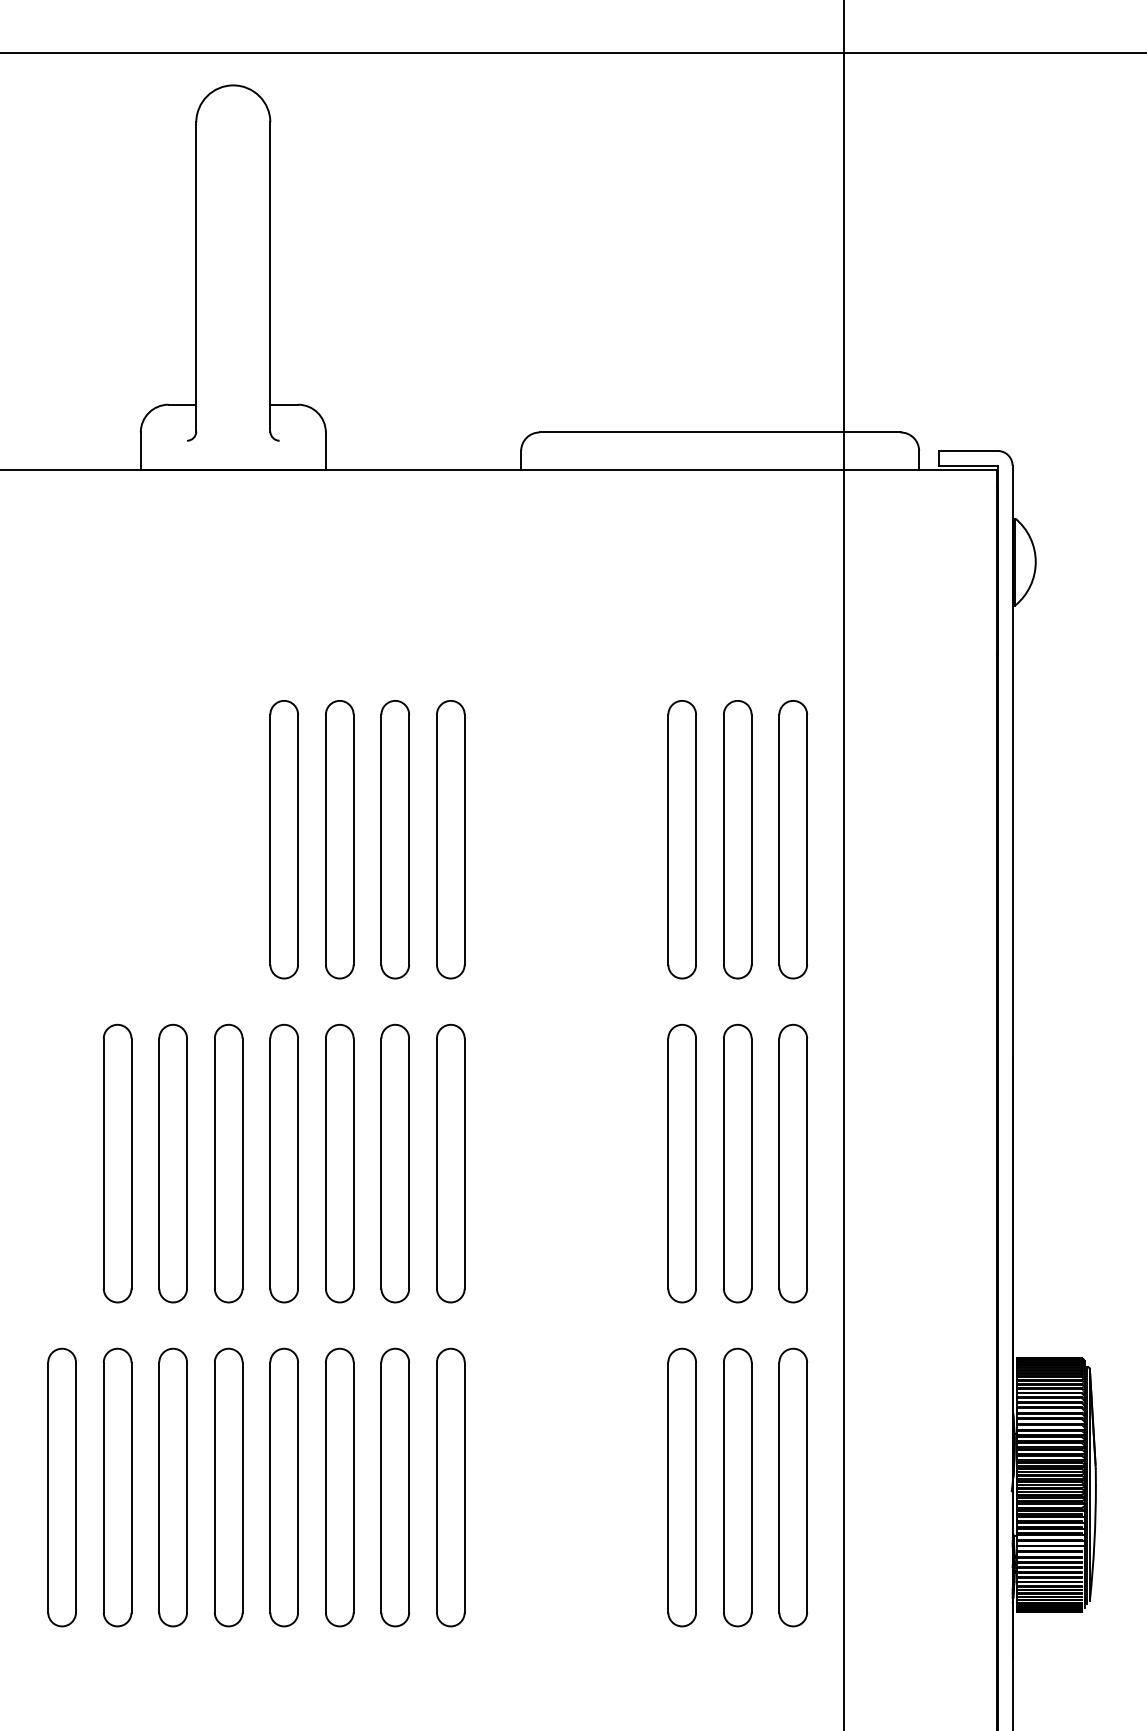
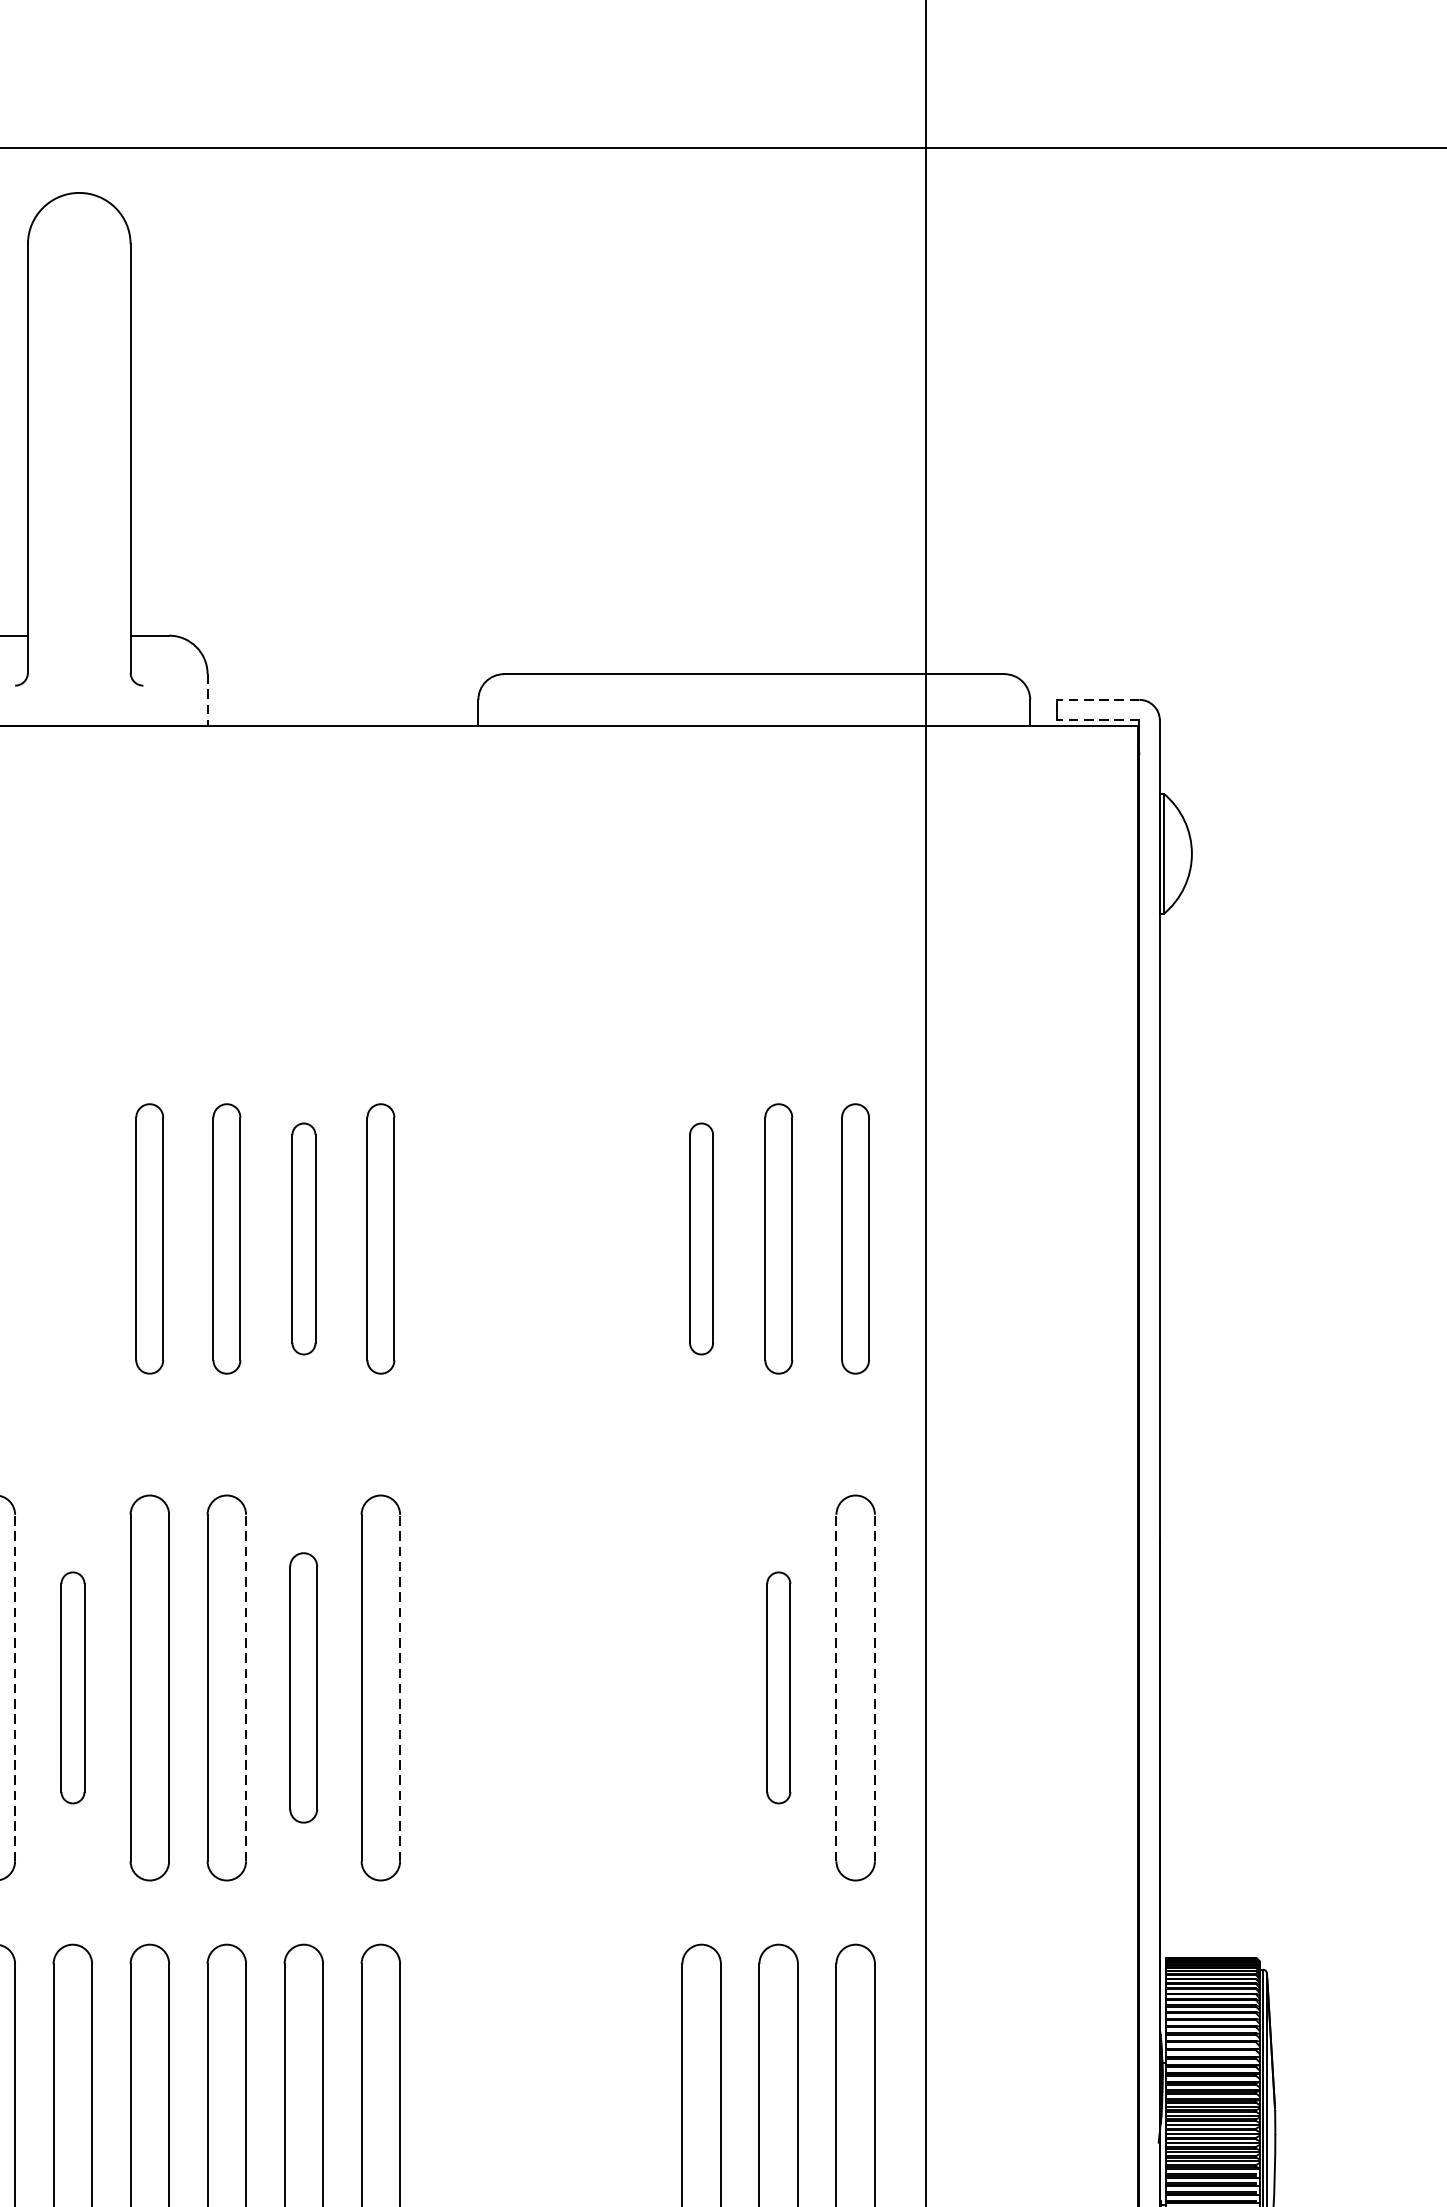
line: (325, 450) -> (207, 699), solid -> dashed
line: (968, 450) -> (1098, 699), solid -> dashed
line: (968, 465) -> (1098, 719), solid -> dashed
part: (283, 839) -> (148, 1238), size x0.7
part: (339, 839) -> (226, 1238), size x0.7
part: (395, 839) -> (304, 1238), size x0.6
part: (450, 839) -> (380, 1238), size x0.7
part: (681, 839) -> (700, 1238), size x0.6
part: (737, 839) -> (778, 1238), size x0.7
part: (792, 839) -> (854, 1238), size x0.7
line: (187, 1163) -> (15, 1687), solid -> dashed
part: (228, 1163) -> (72, 1687), size x0.6
line: (353, 1163) -> (245, 1687), solid -> dashed
part: (394, 1163) -> (302, 1687), size x0.7
line: (464, 1163) -> (399, 1687), solid -> dashed
part: (681, 1163) -> (700, 1687), removed
part: (737, 1163) -> (778, 1687), size x0.6
line: (779, 1163) -> (836, 1687), solid -> dashed
line: (807, 1163) -> (875, 1687), solid -> dashed

